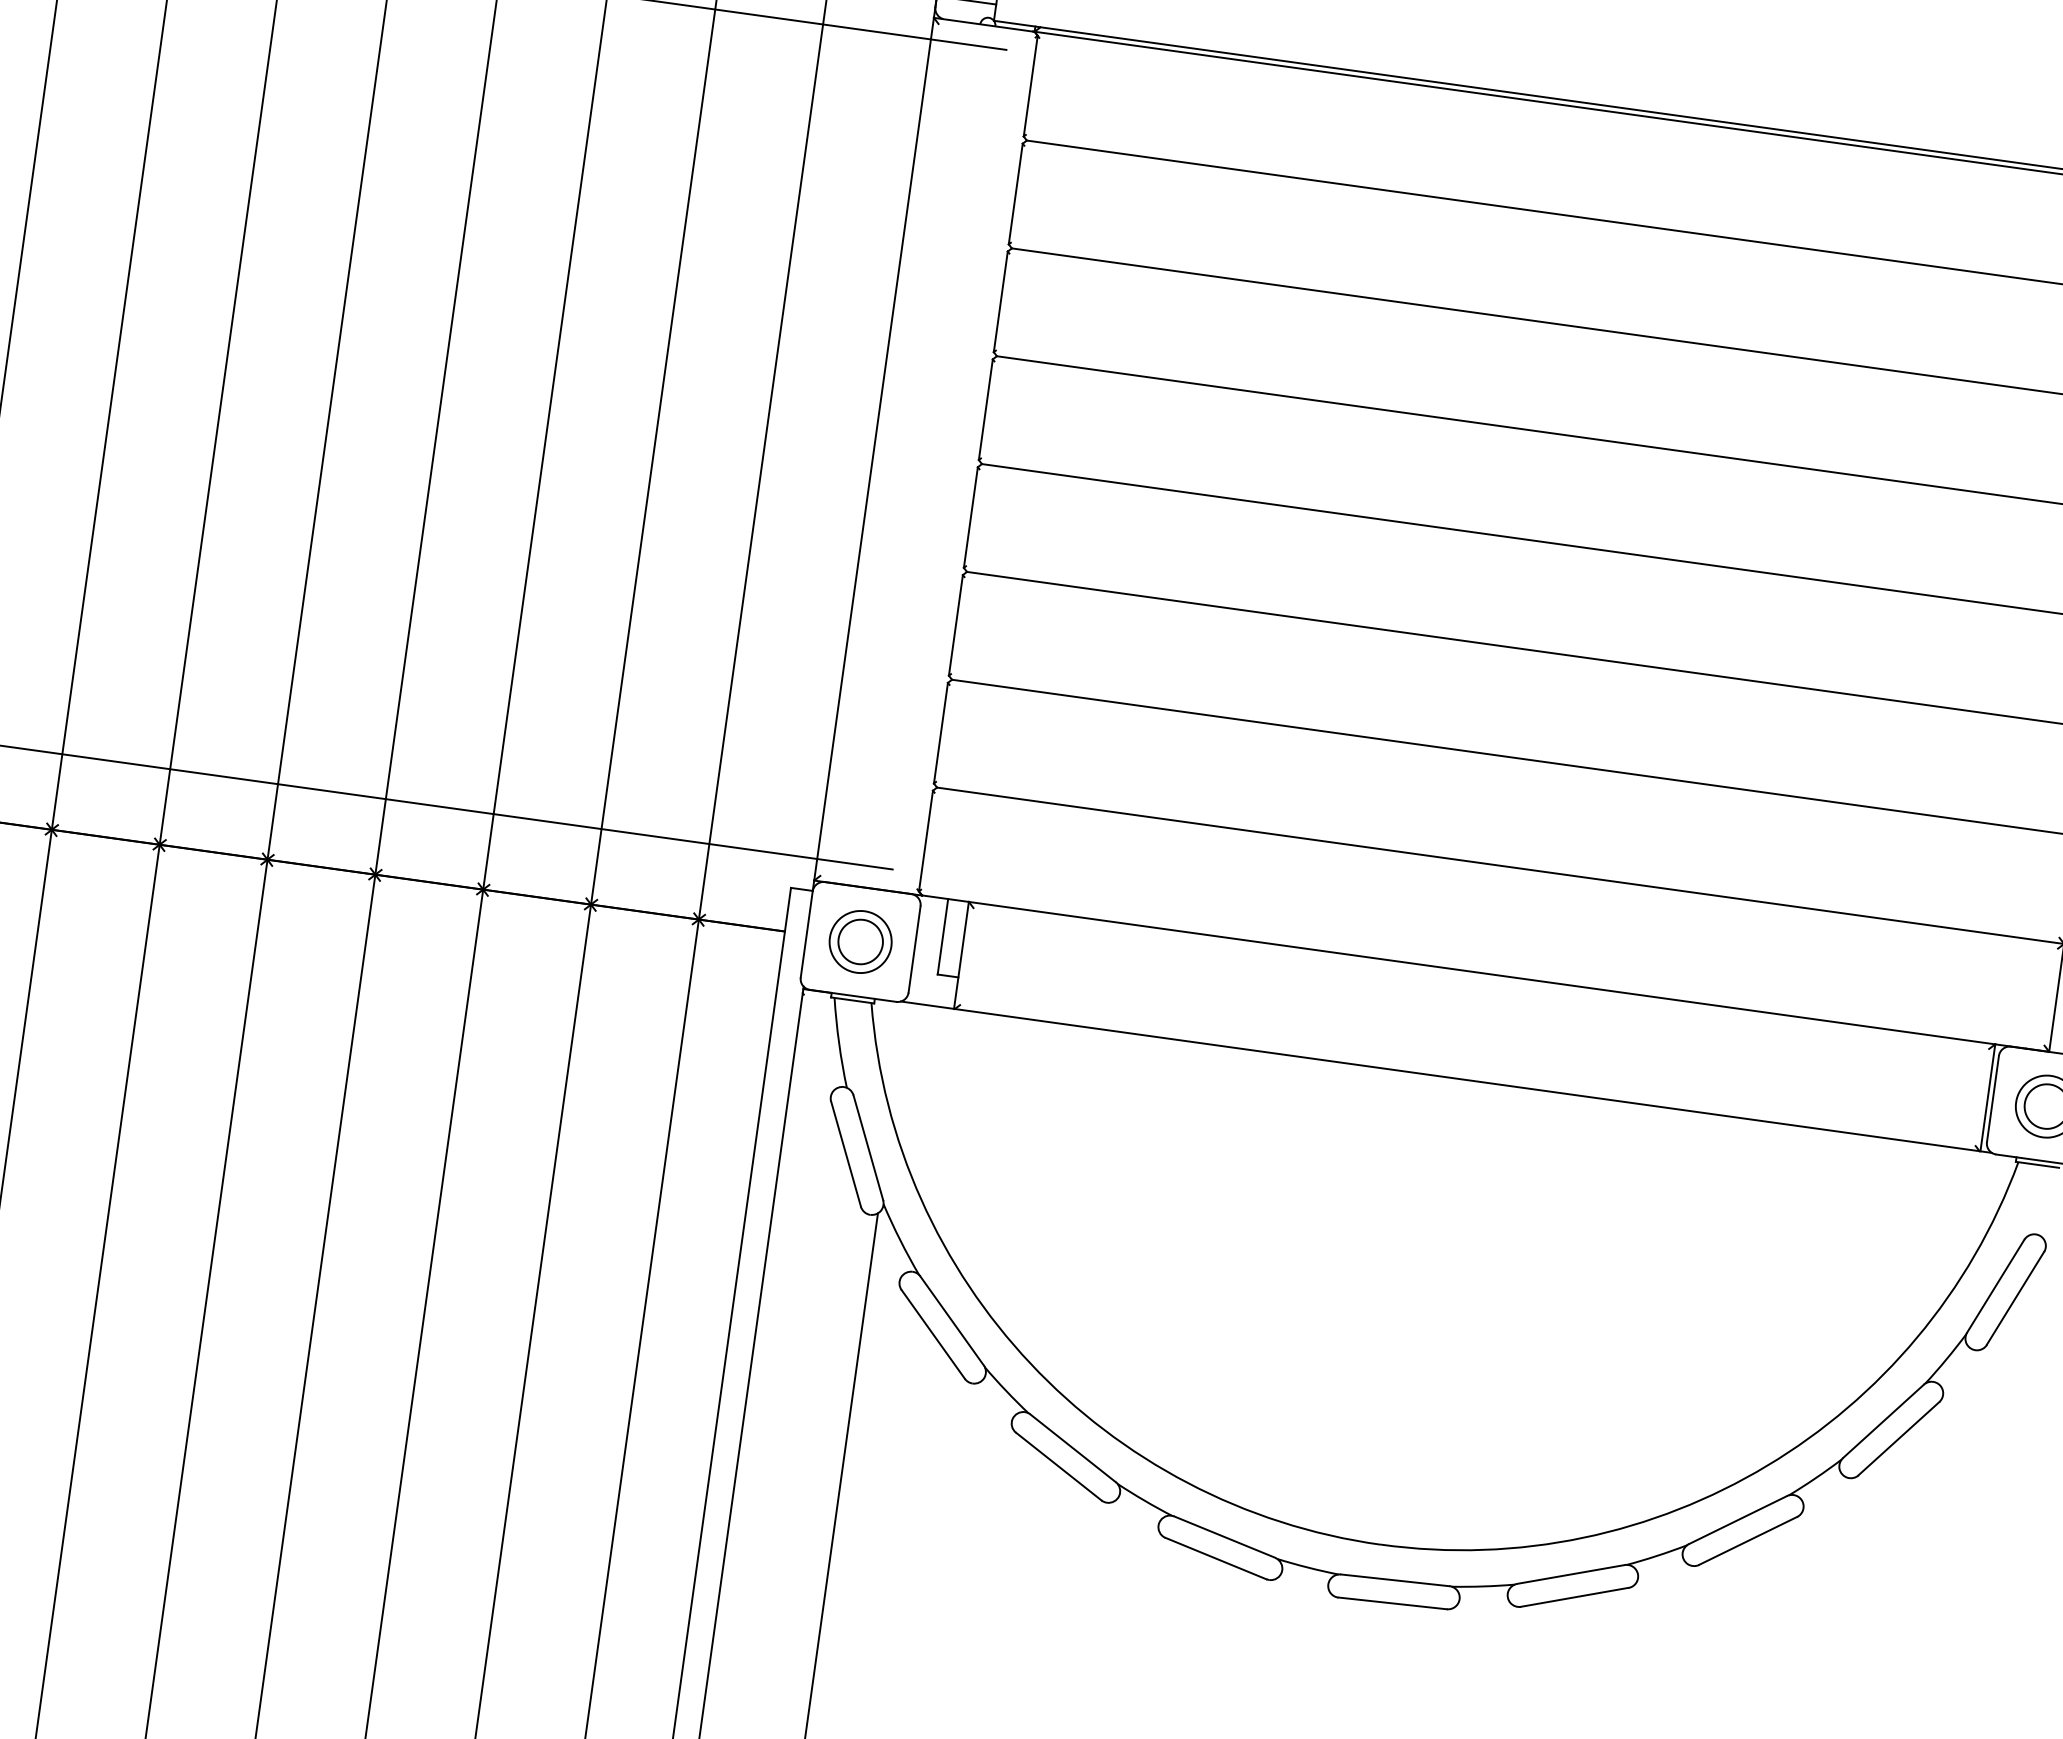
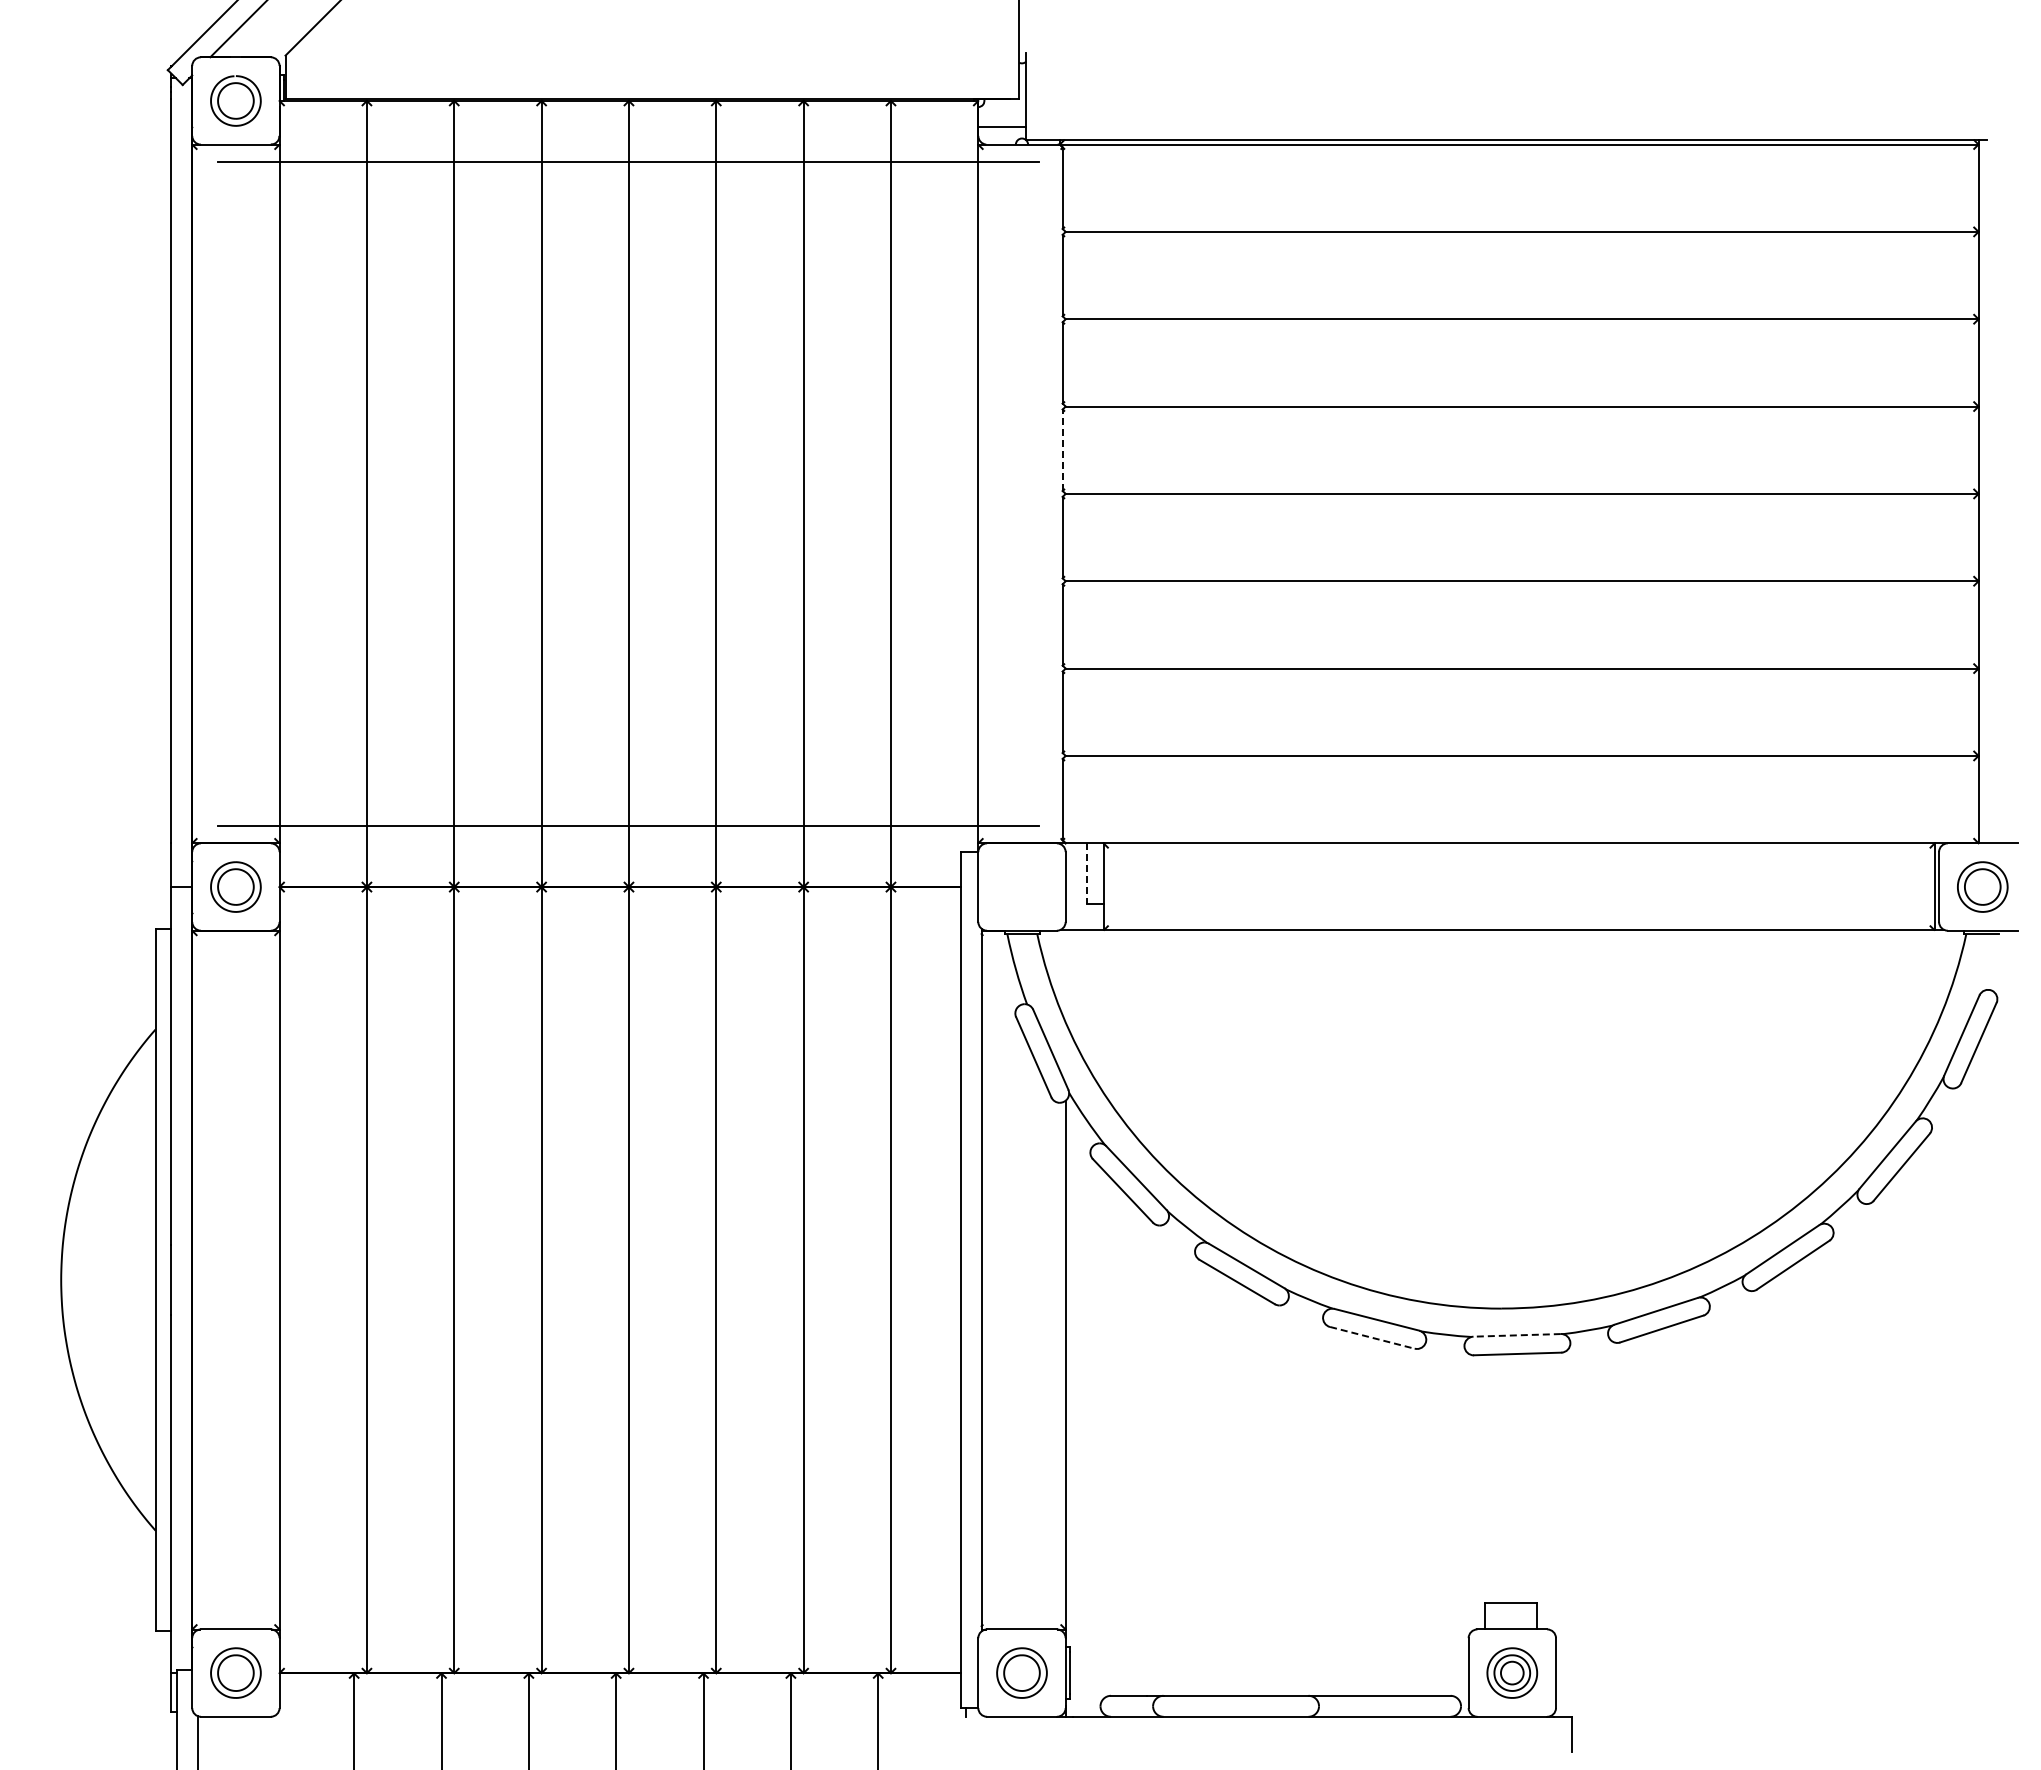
line: (985, 409) -> (1062, 450), solid -> dashed
line: (942, 936) -> (1086, 873), solid -> dashed
part: (860, 941) -> (1021, 886), removed
line: (1216, 1558) -> (1372, 1337), solid -> dashed
line: (1395, 1580) -> (1517, 1335), solid -> dashed

